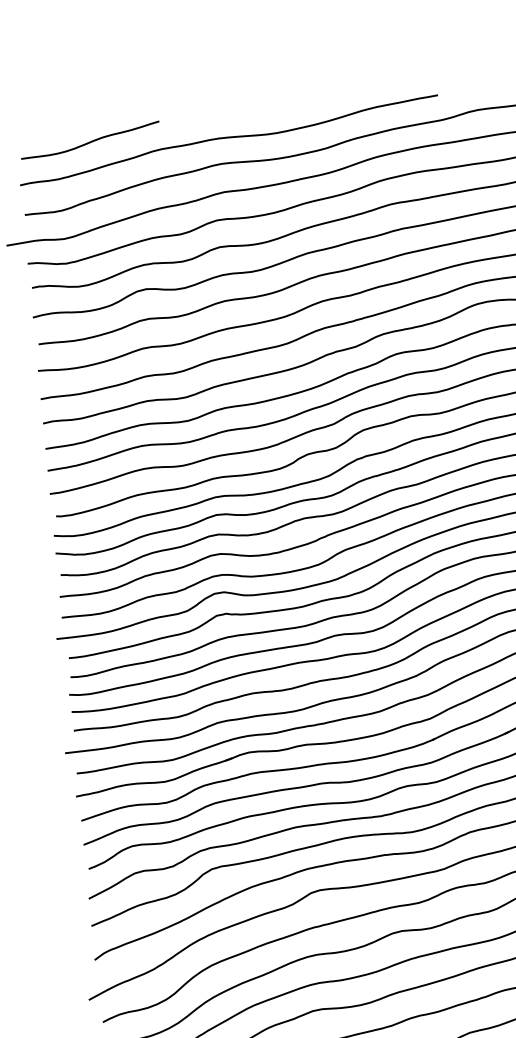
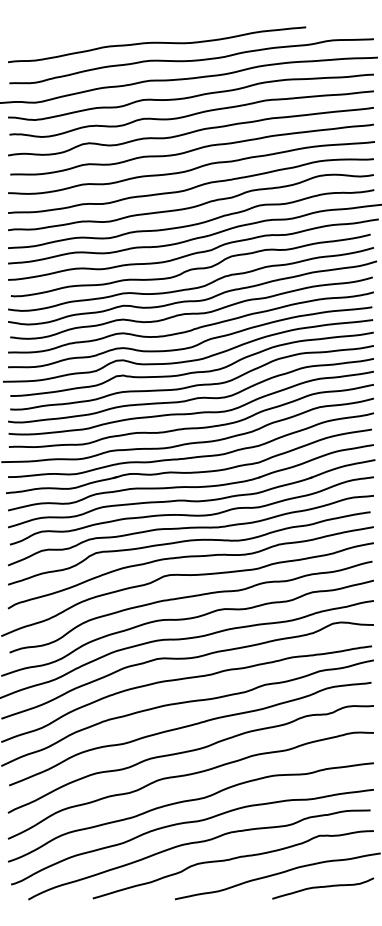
curve: (90, 140) -> (60, 35), removed

